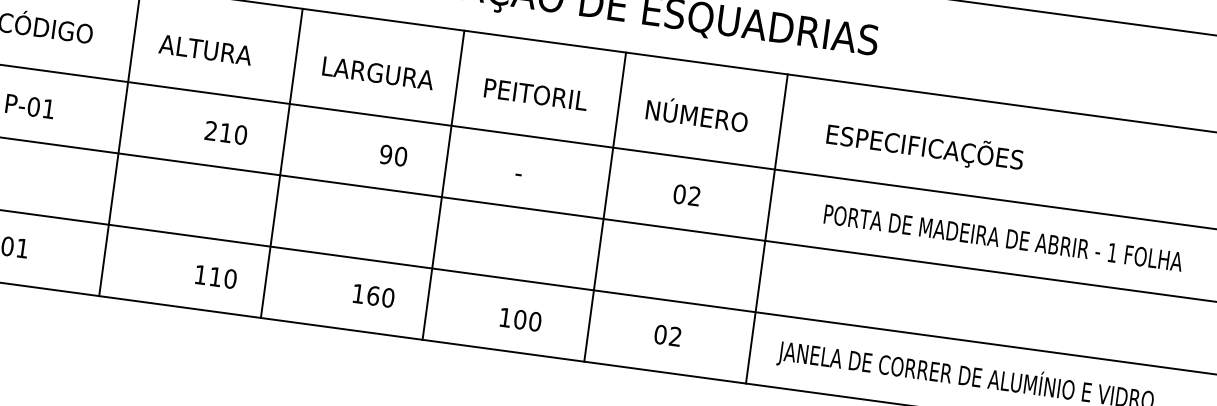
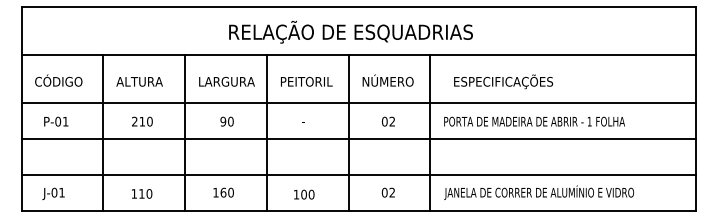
text: (226, 132) -> (142, 121), moved
text: (392, 155) -> (226, 121), moved
text: (1003, 237) -> (534, 121), moved
text: (216, 276) -> (142, 193), moved
text: (373, 295) -> (223, 192), moved
text: (521, 319) -> (304, 194), moved

